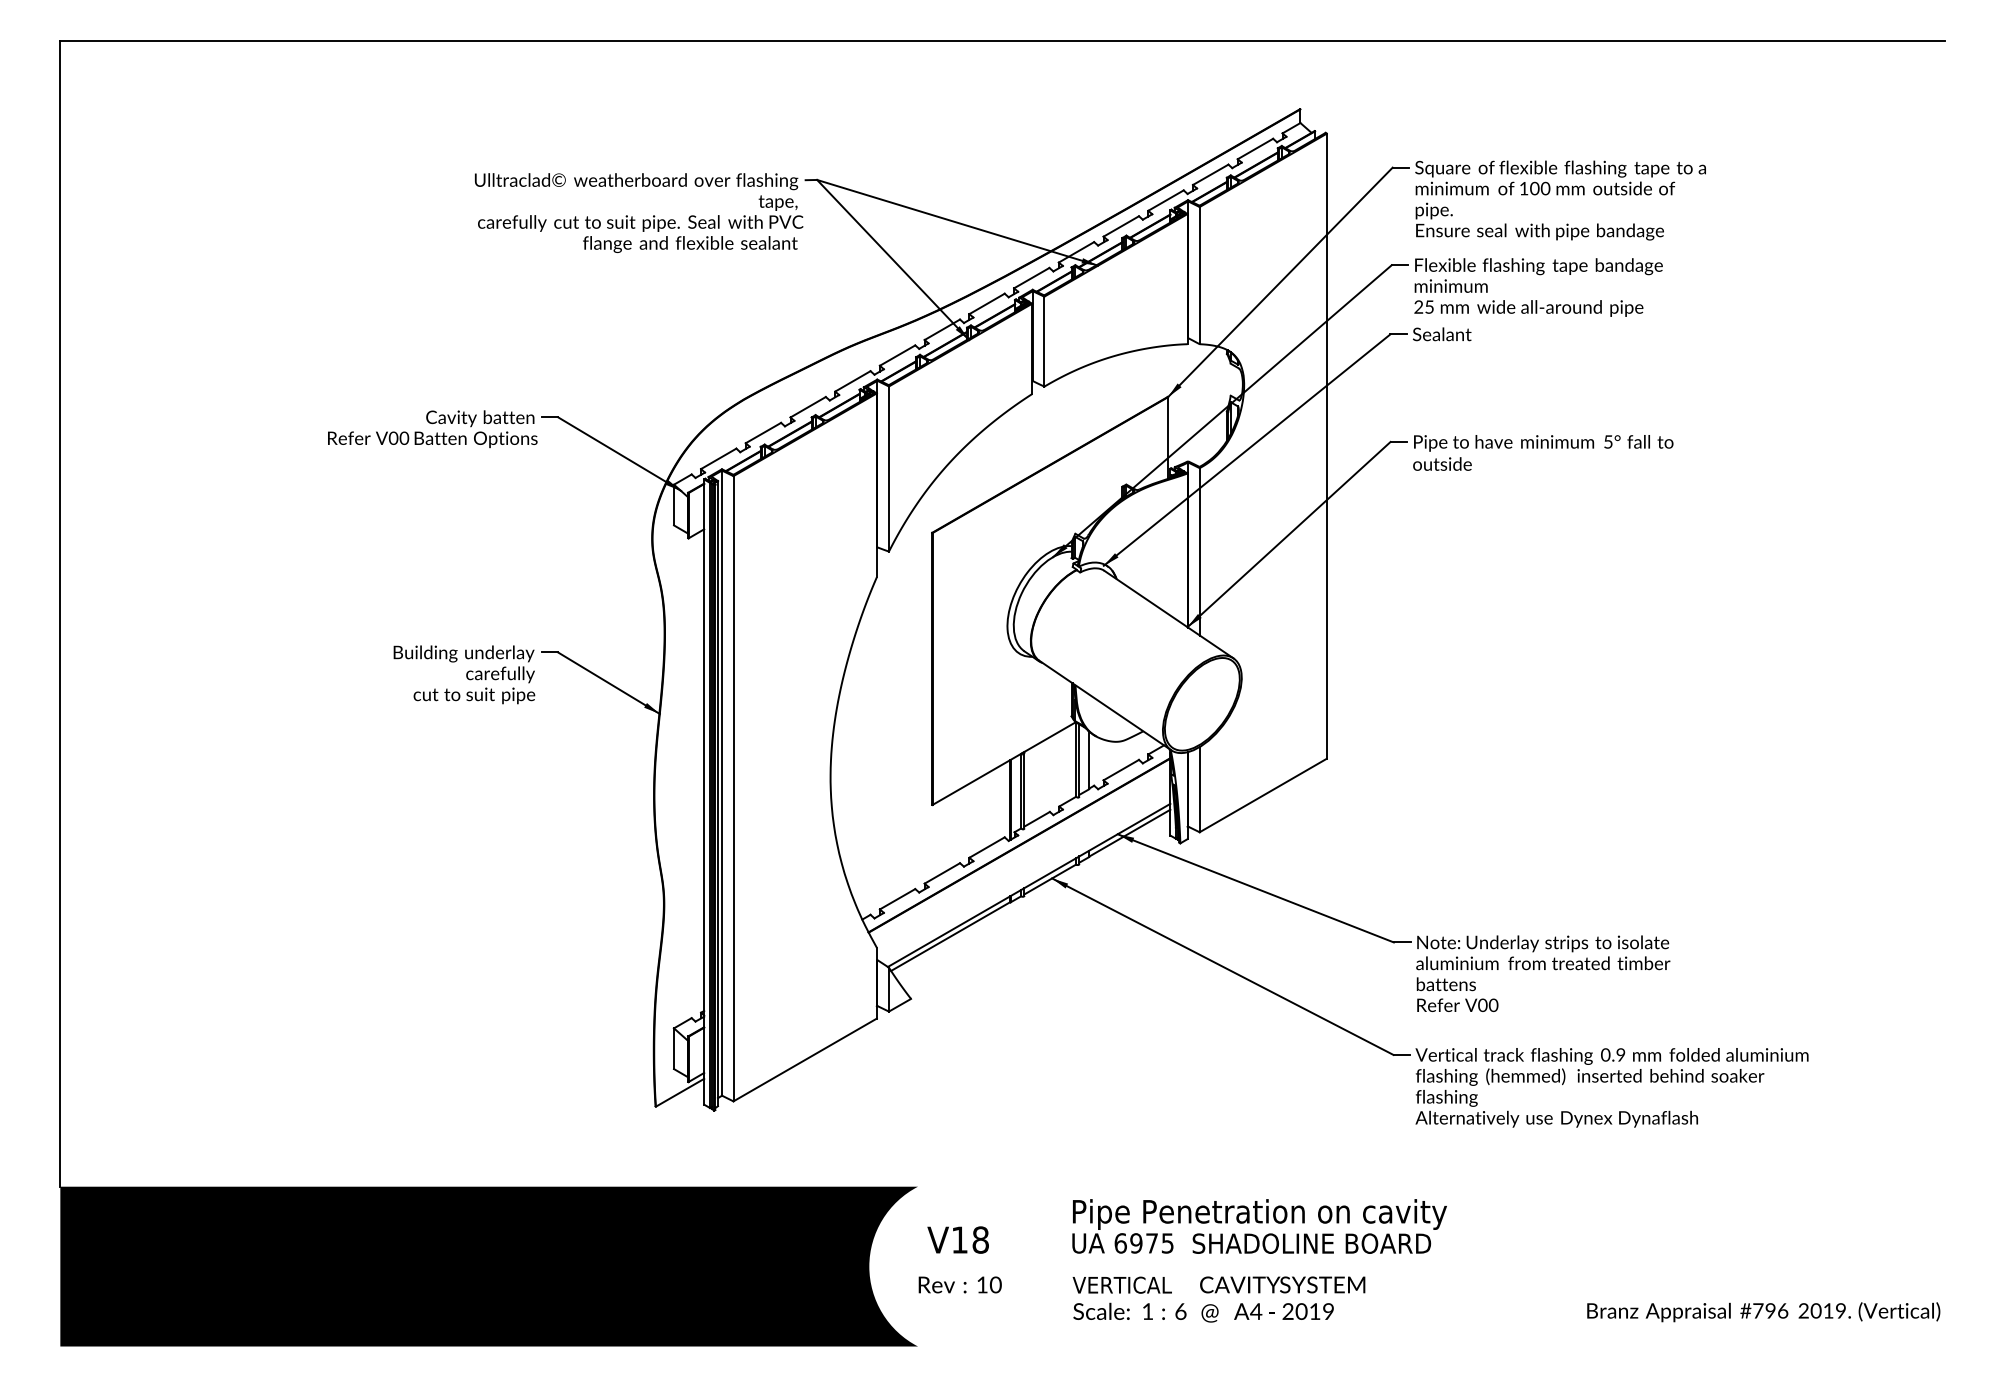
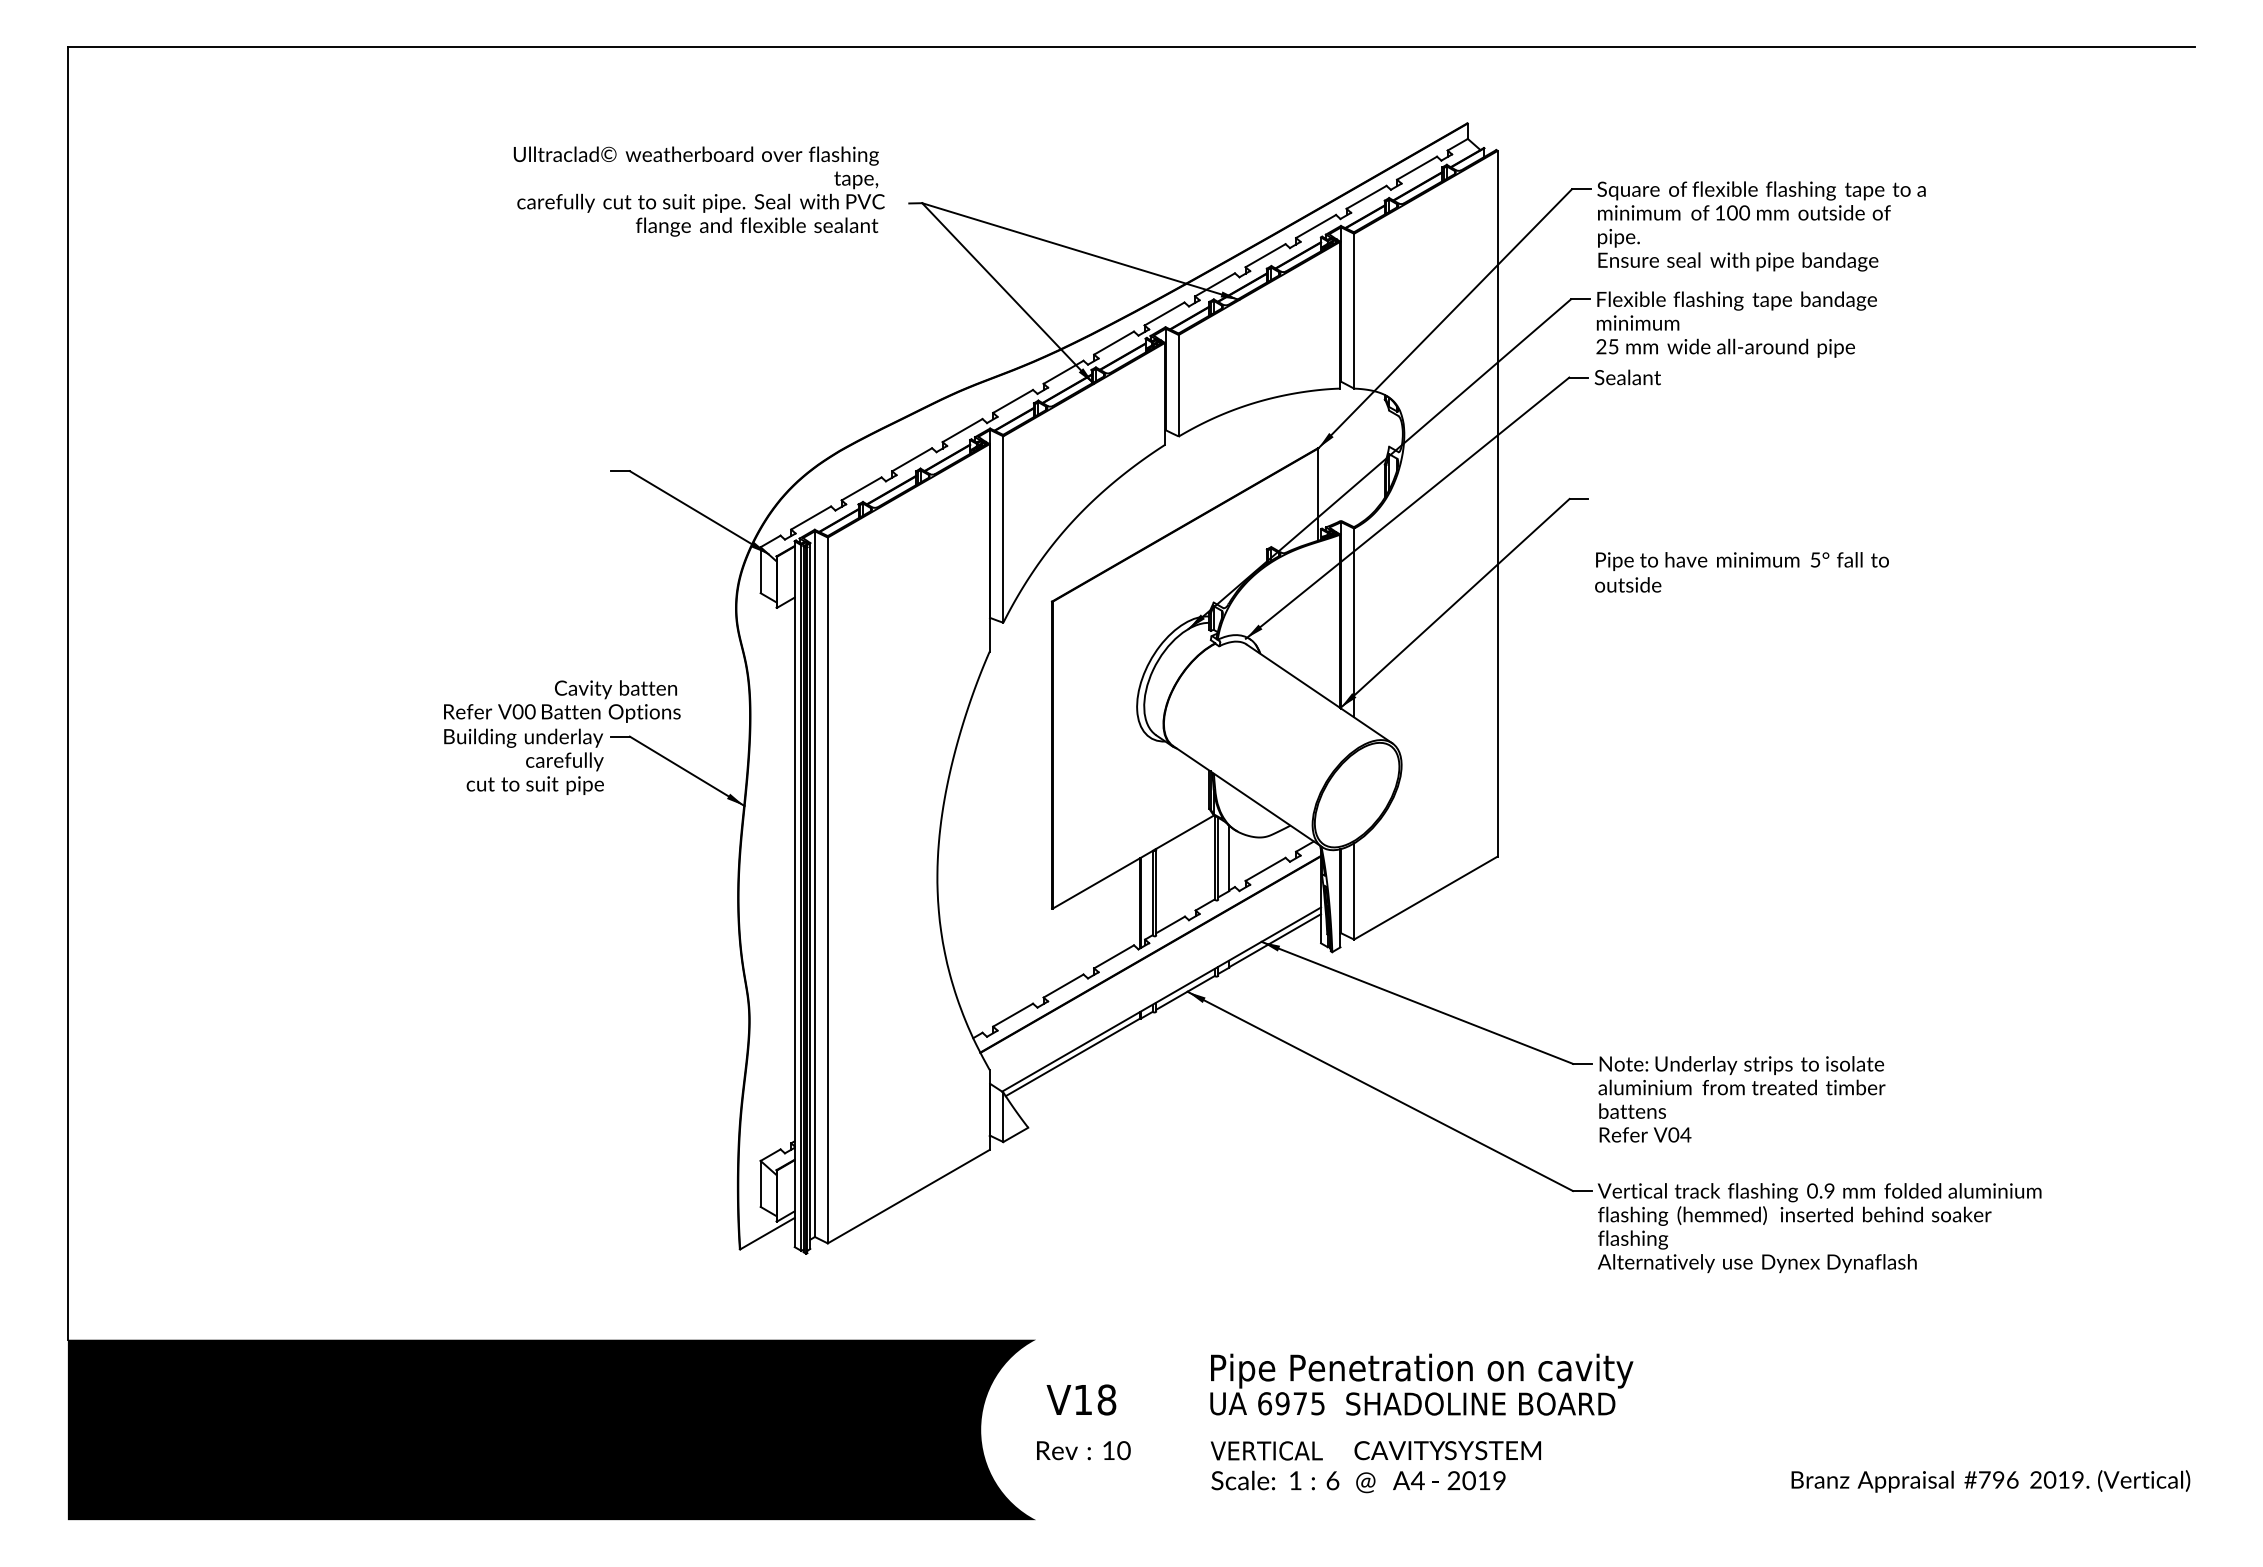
text: (638, 213) -> (698, 191), moved
text: (432, 429) -> (562, 701), moved
text: (1542, 453) -> (1741, 572), moved
text: (1493, 1004) -> (1685, 1134), V00 -> V04

